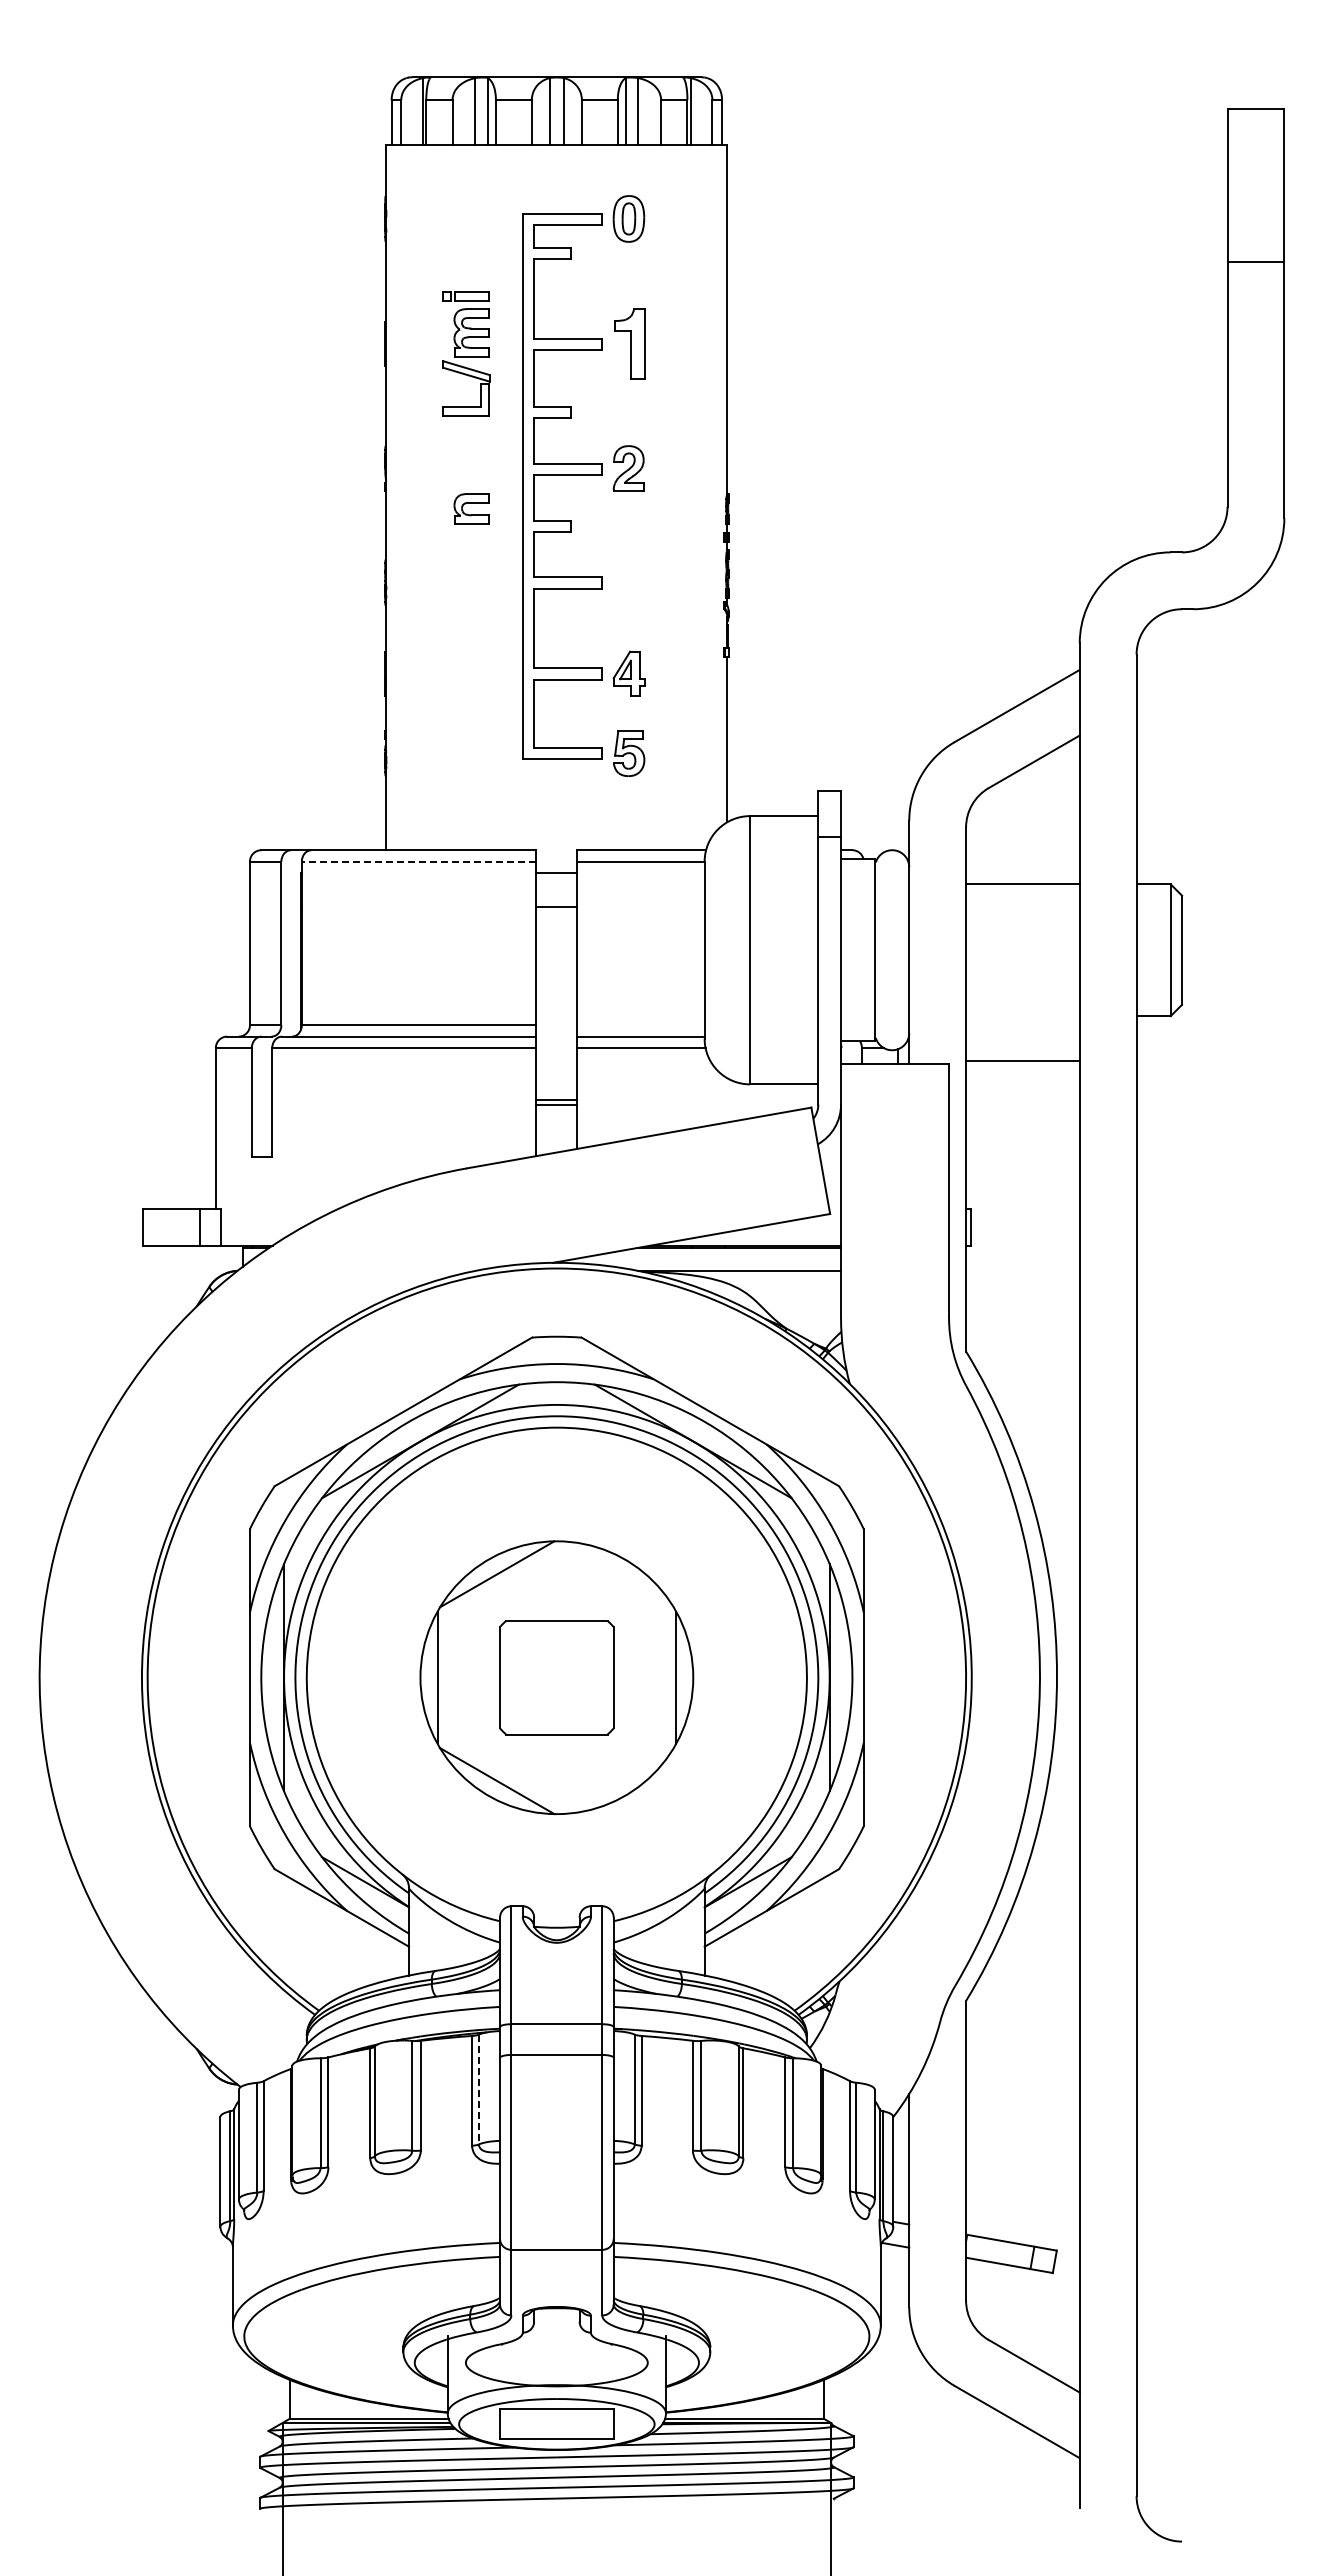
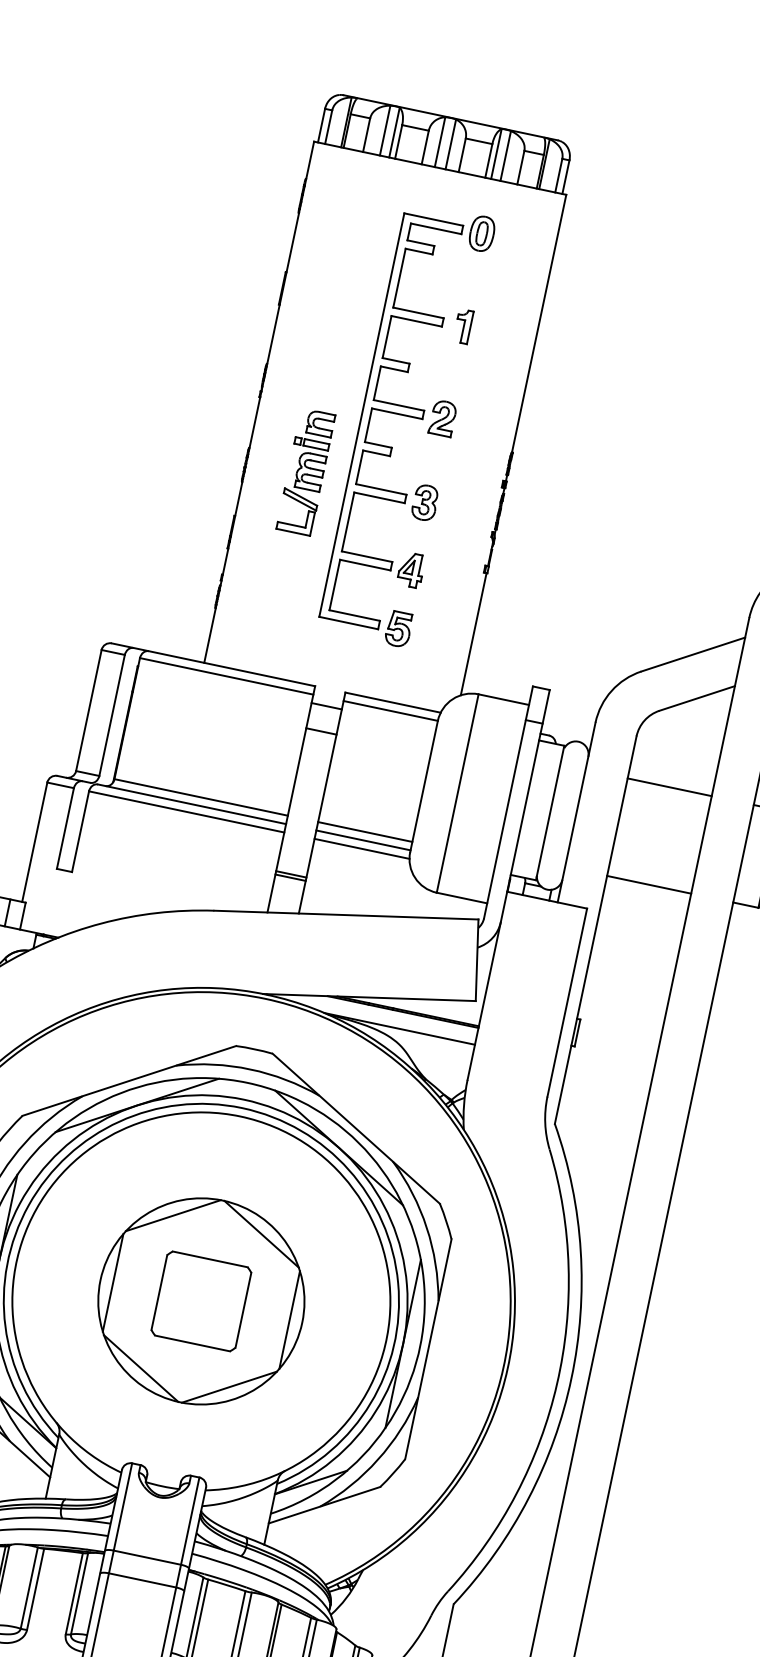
part: (629, 343) -> (463, 326), size x0.62
part: (466, 353) -> (303, 486), moved
part: (628, 582) -> (425, 502), added
line: (418, 861) -> (226, 676), dashed -> solid
line: (640, 1025) -> (364, 832), added
line: (1022, 1061) -> (648, 884), moved
line: (616, 1574) -> (261, 1234), added
line: (616, 1781) -> (229, 1387), added
line: (478, 2089) -> (79, 1593), dashed -> solid

